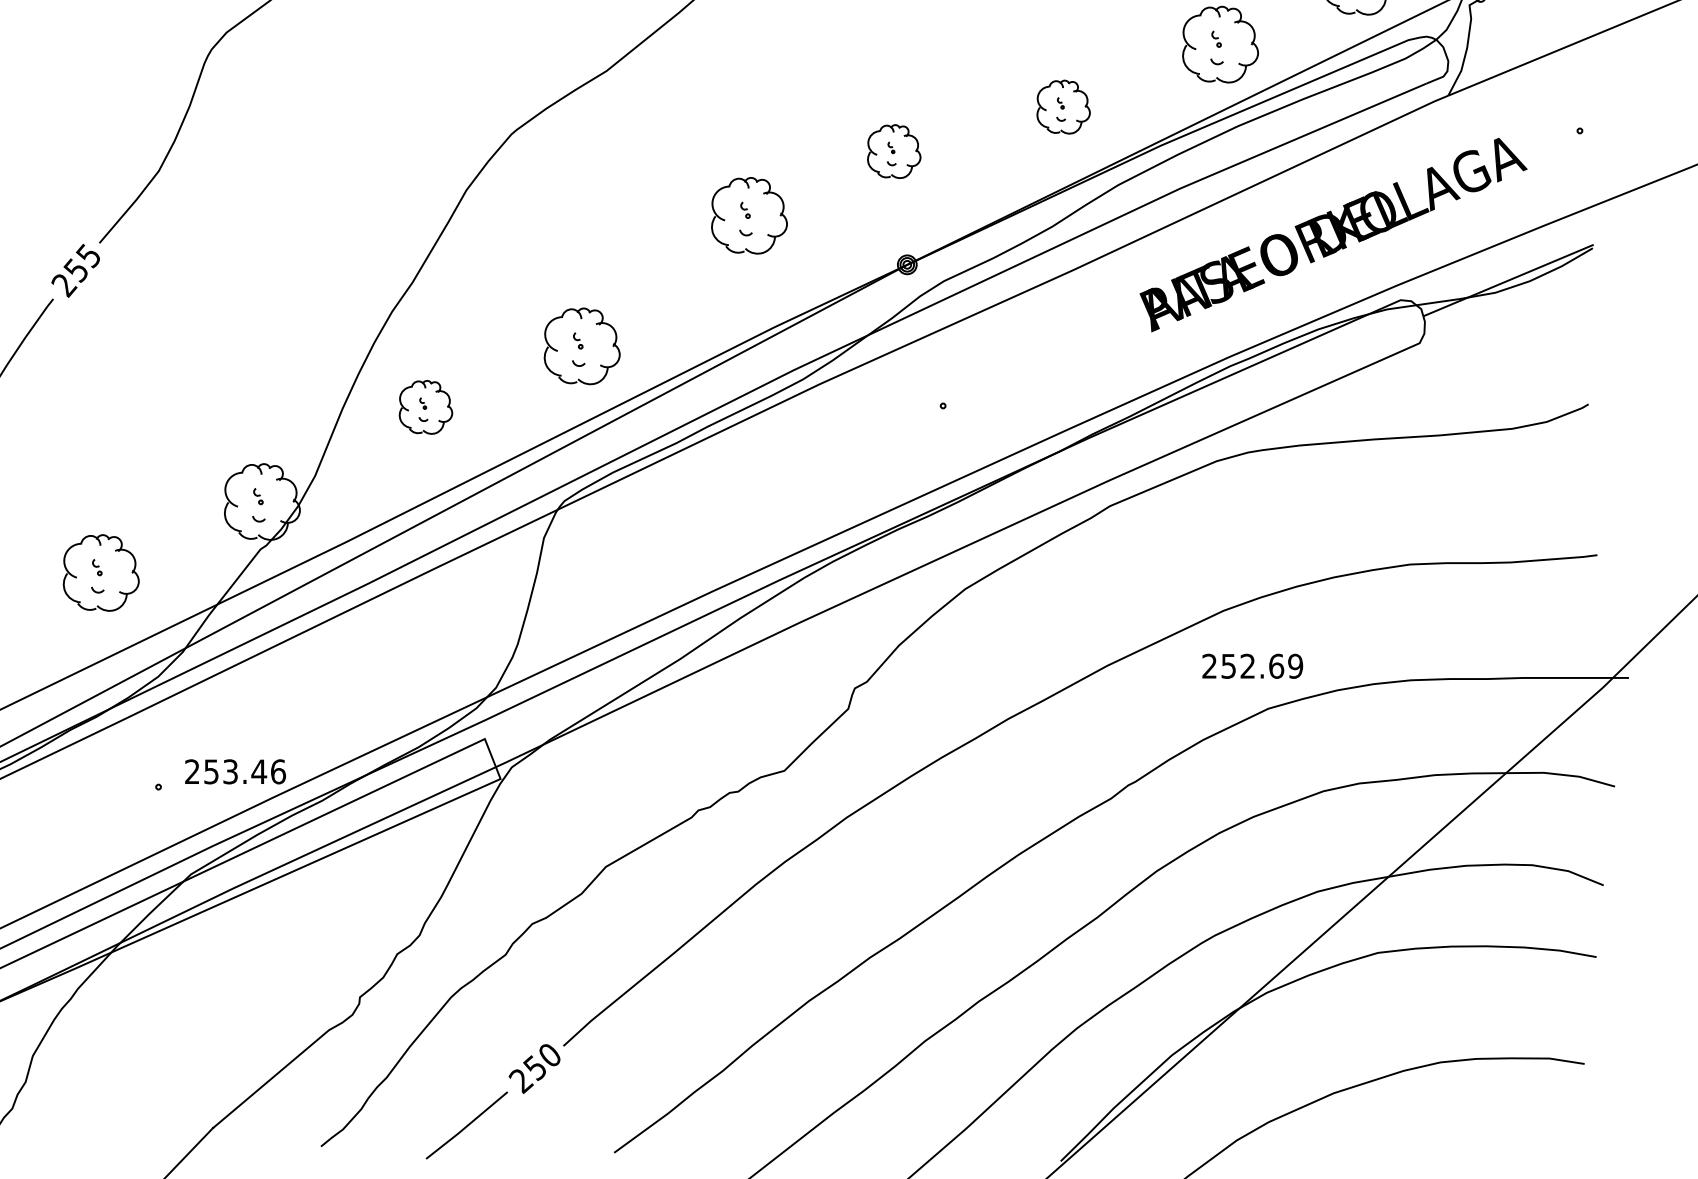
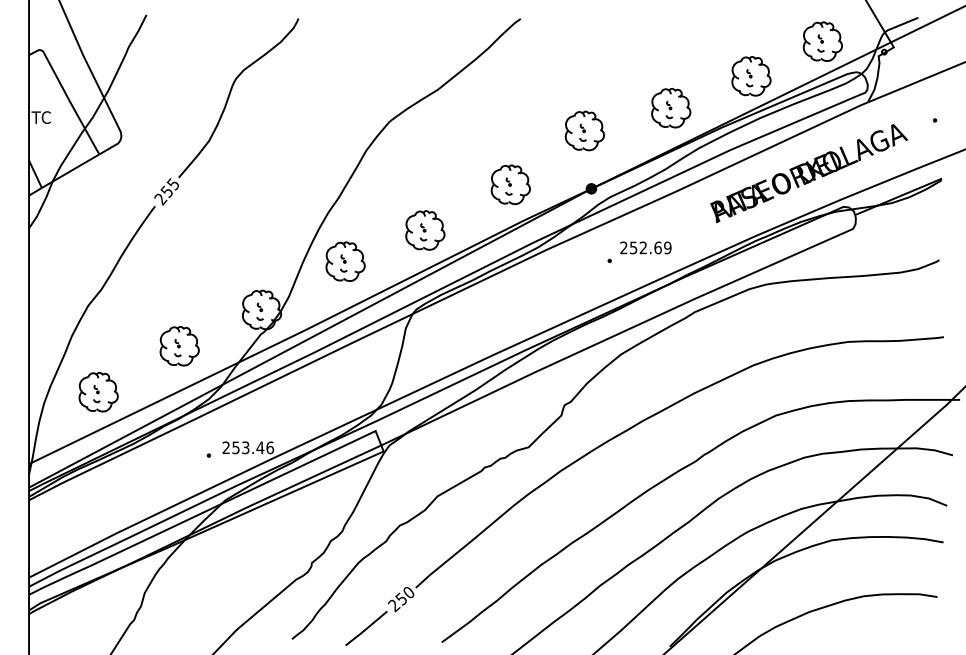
part: (1064, 107) -> (671, 108), size x1.43
part: (893, 150) -> (584, 130), size x1.43
part: (748, 215) -> (510, 184), moved
part: (425, 407) -> (345, 261), size x1.43
text: (1251, 665) -> (645, 247), moved

